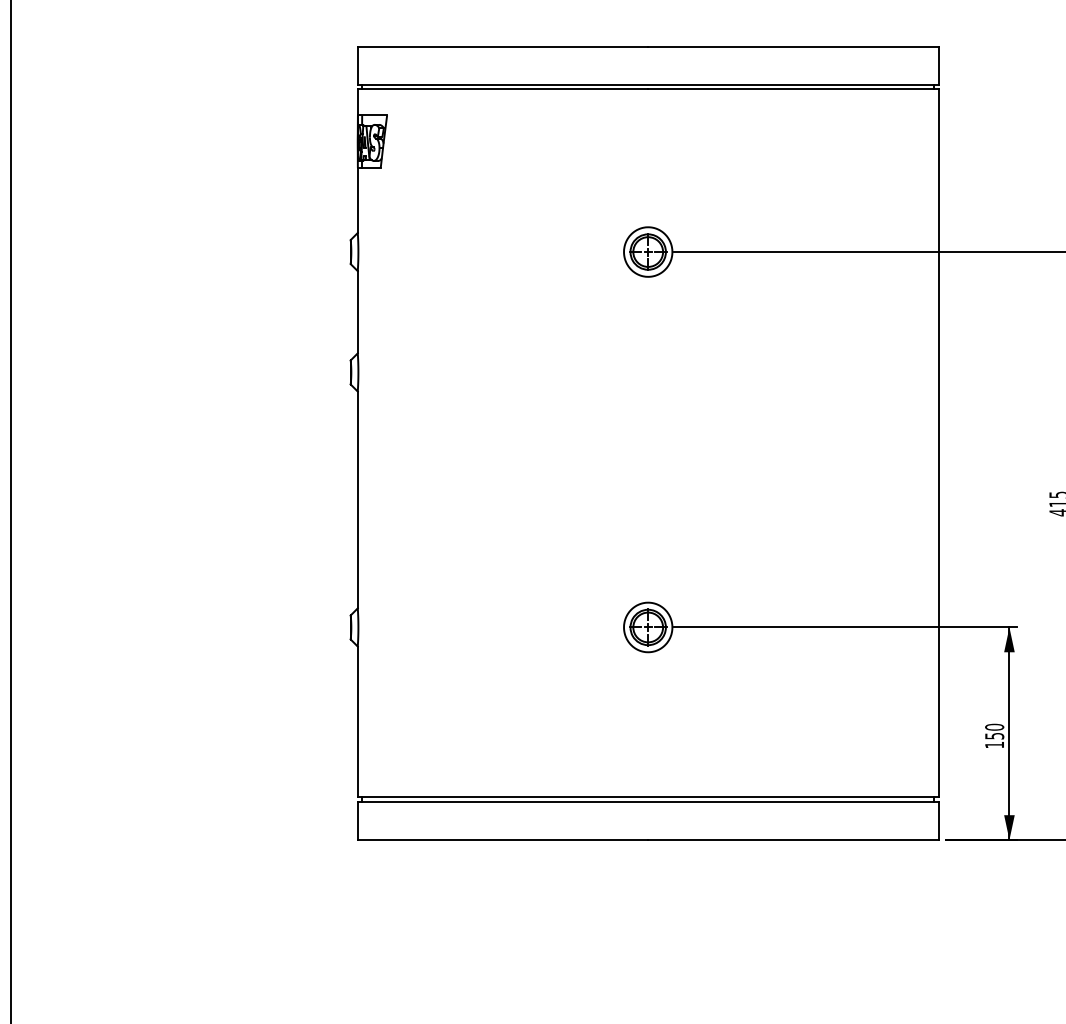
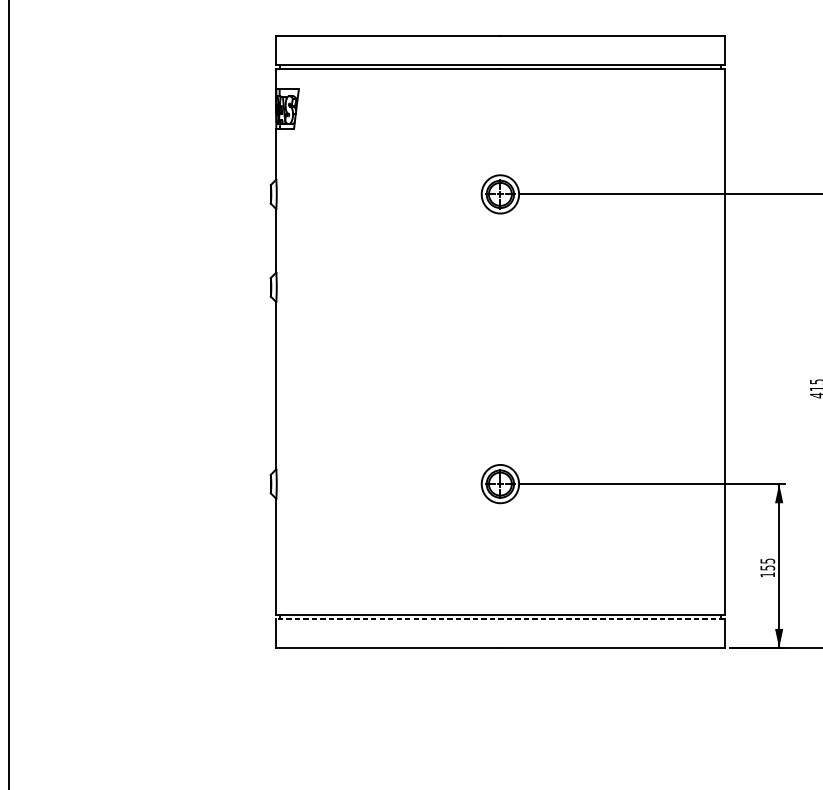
text: (994, 726) -> (767, 560), 150 -> 155
line: (647, 801) -> (499, 618), solid -> dashed

